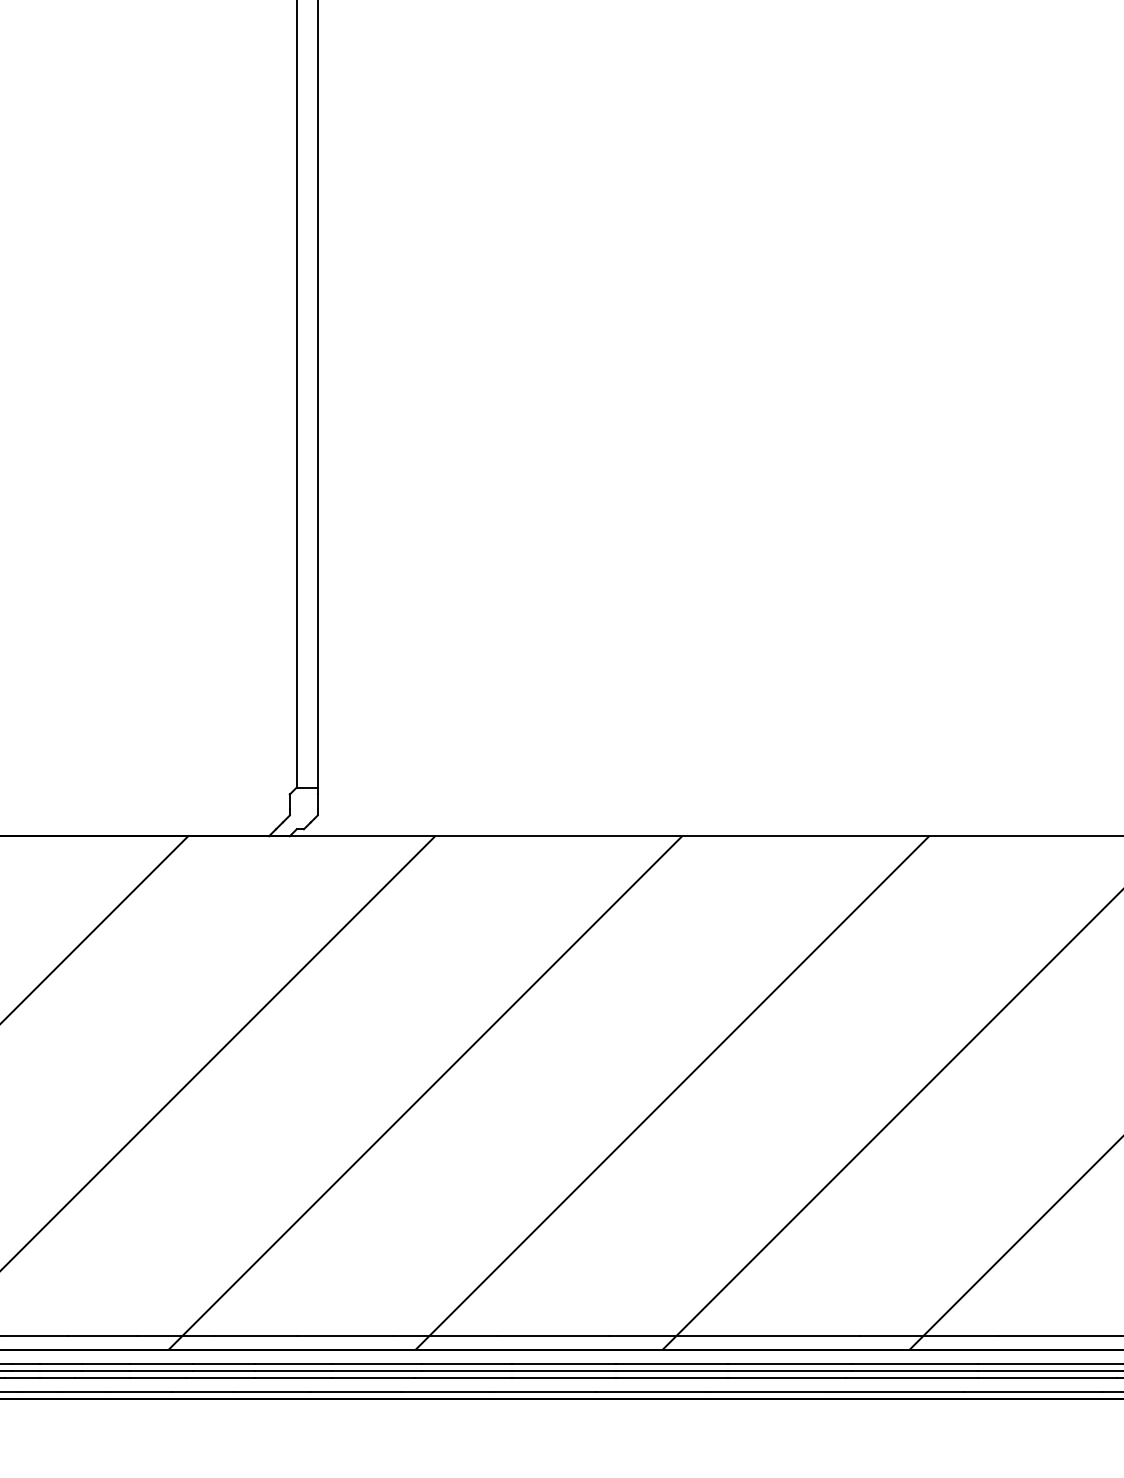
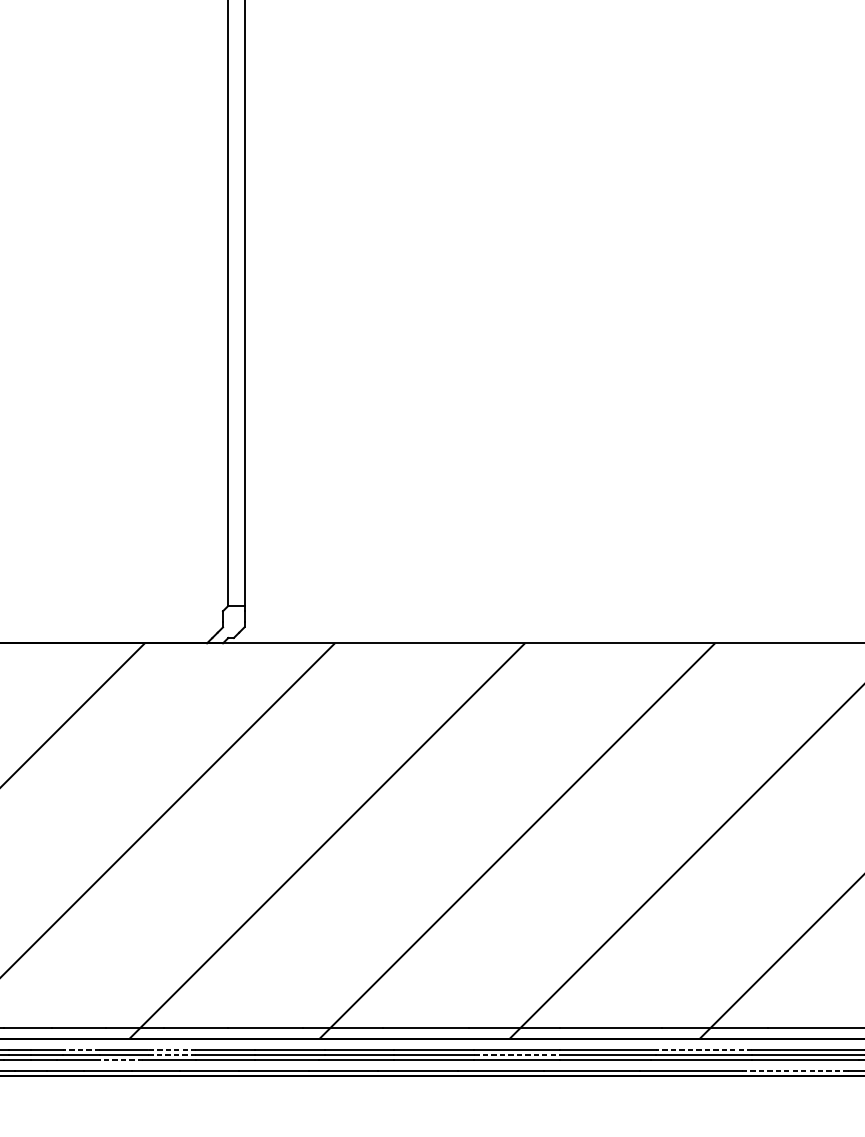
line: (105, 1364) -> (81, 1049), solid -> dashed
line: (223, 1364) -> (171, 1049), solid -> dashed
line: (915, 1364) -> (704, 1049), solid -> dashed
line: (224, 1371) -> (172, 1055), solid -> dashed
line: (671, 1371) -> (516, 1055), solid -> dashed
line: (158, 1378) -> (121, 1060), solid -> dashed
line: (1033, 1391) -> (795, 1070), solid -> dashed

